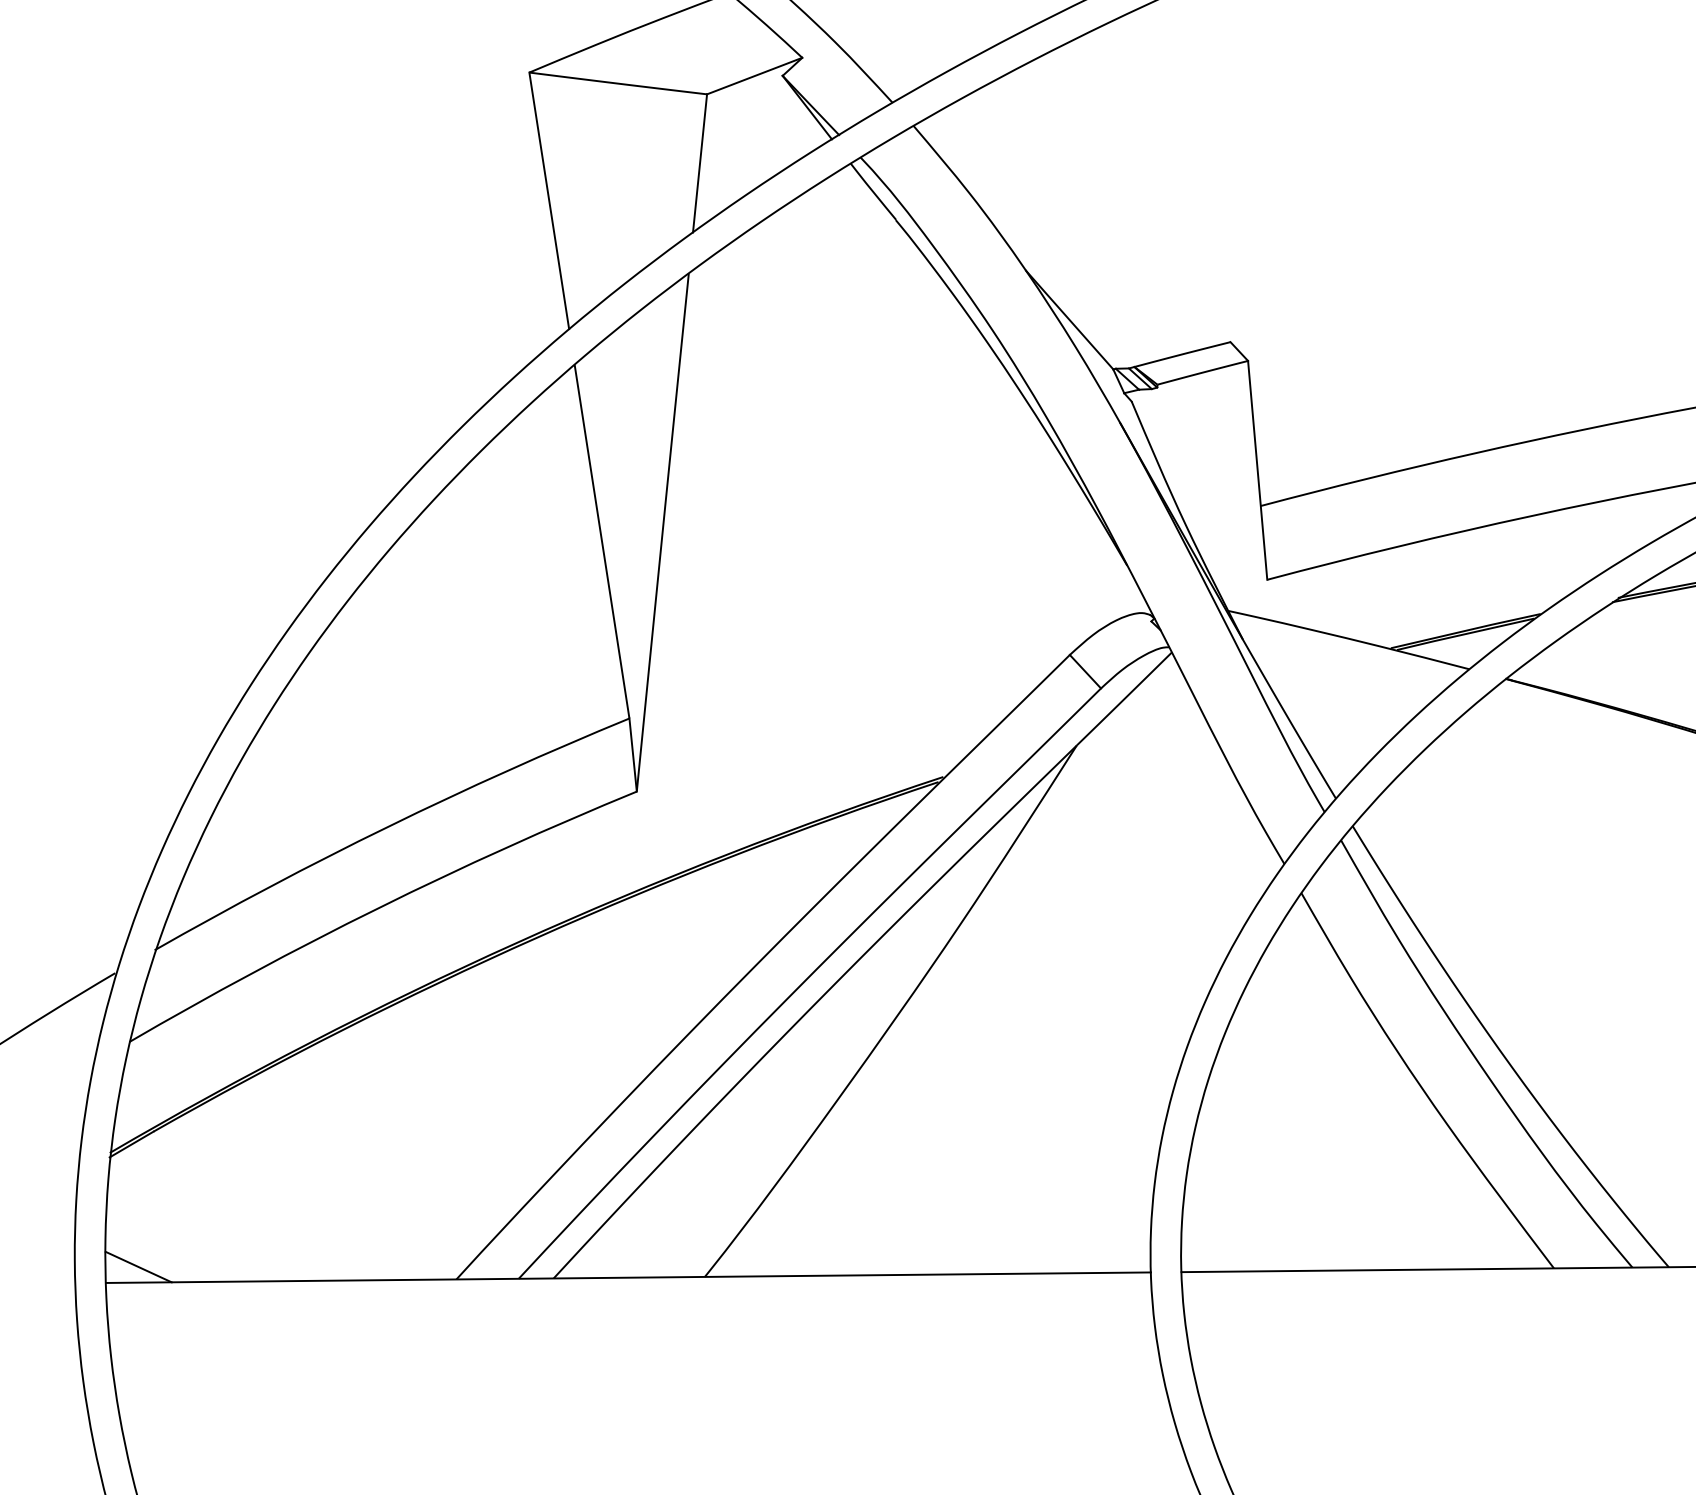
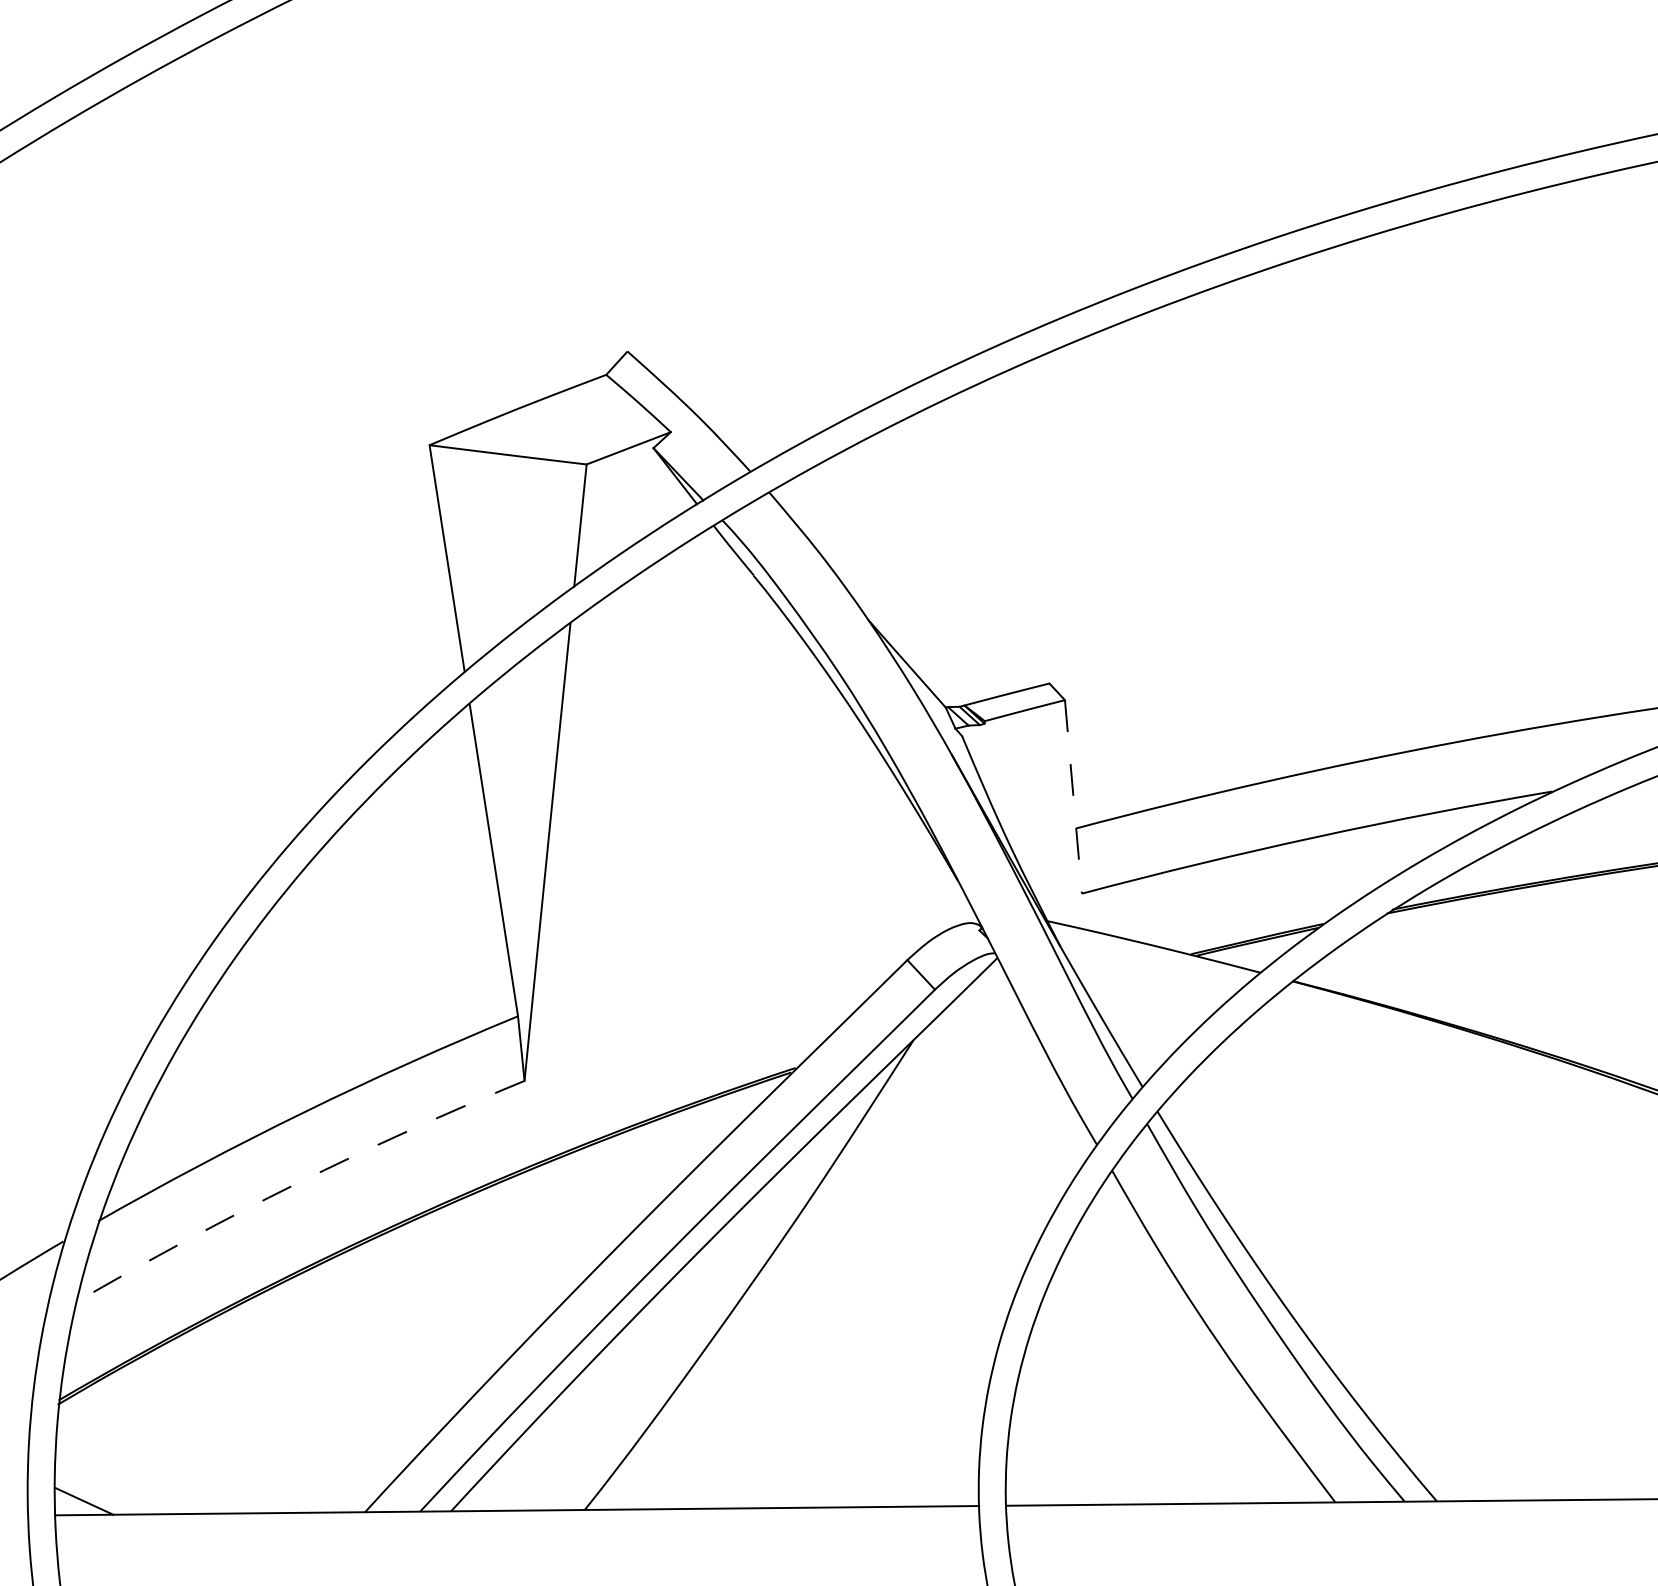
line: (1257, 471) -> (1073, 797), solid -> dashed
arc: (378, 907) -> (296, 1183), solid -> dashed

